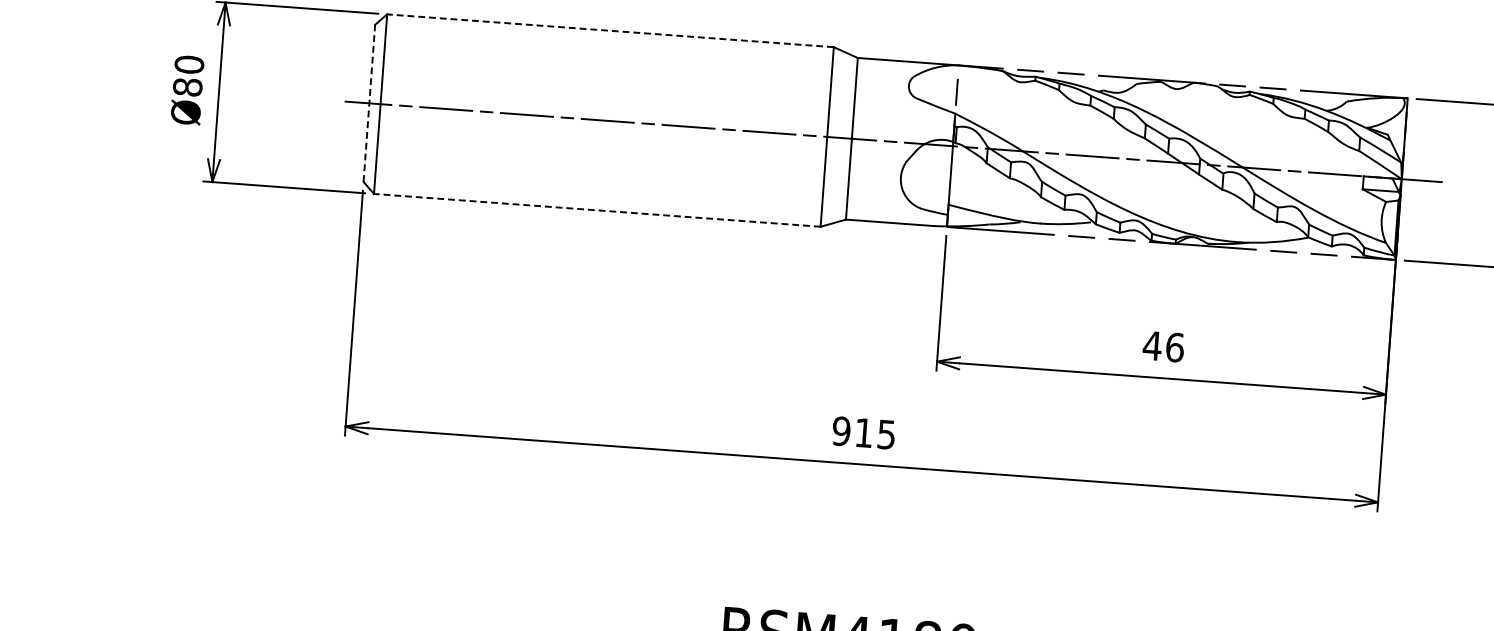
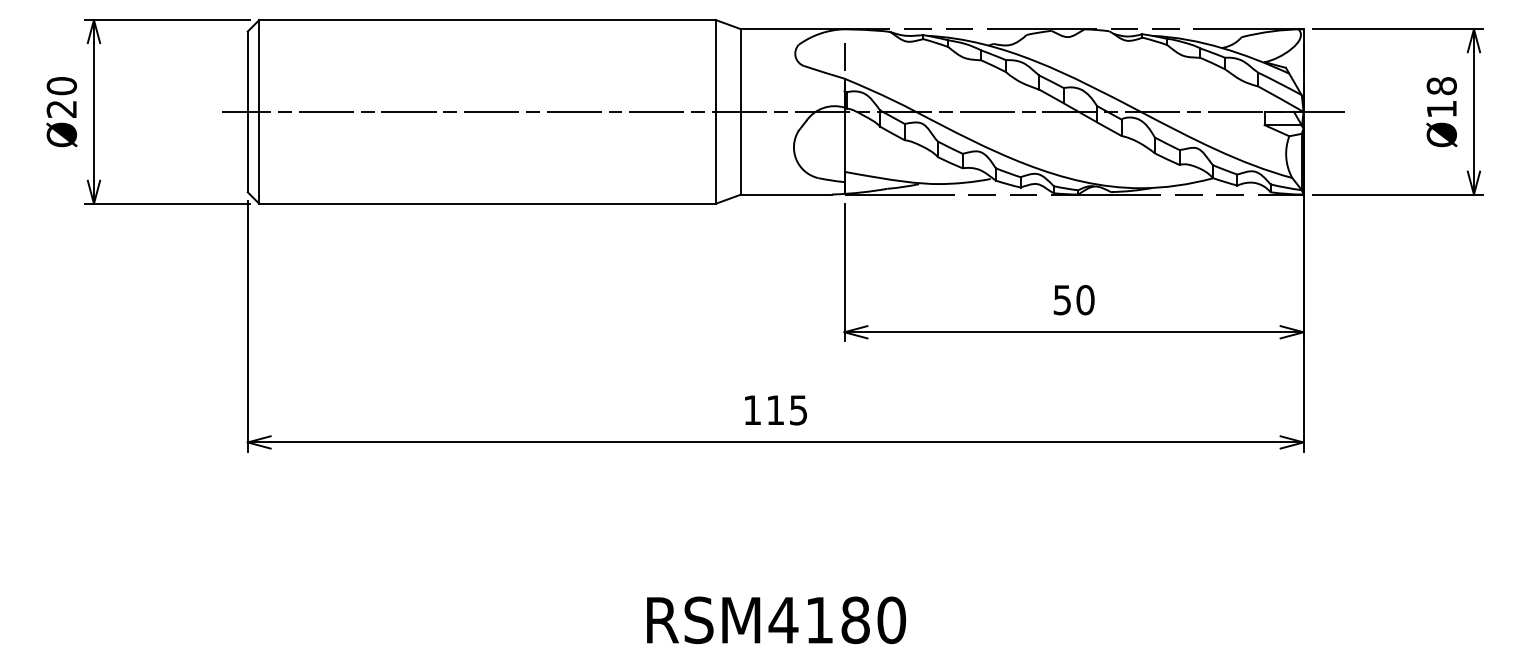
line: (610, 31) -> (487, 20), dashed -> solid
text: (187, 87) -> (61, 109), Ø80 -> Ø20
line: (369, 102) -> (247, 111), dashed -> solid
line: (597, 210) -> (487, 203), dashed -> solid
text: (1163, 347) -> (1073, 300), 46 -> 50
text: (841, 431) -> (752, 410), 915 -> 115

